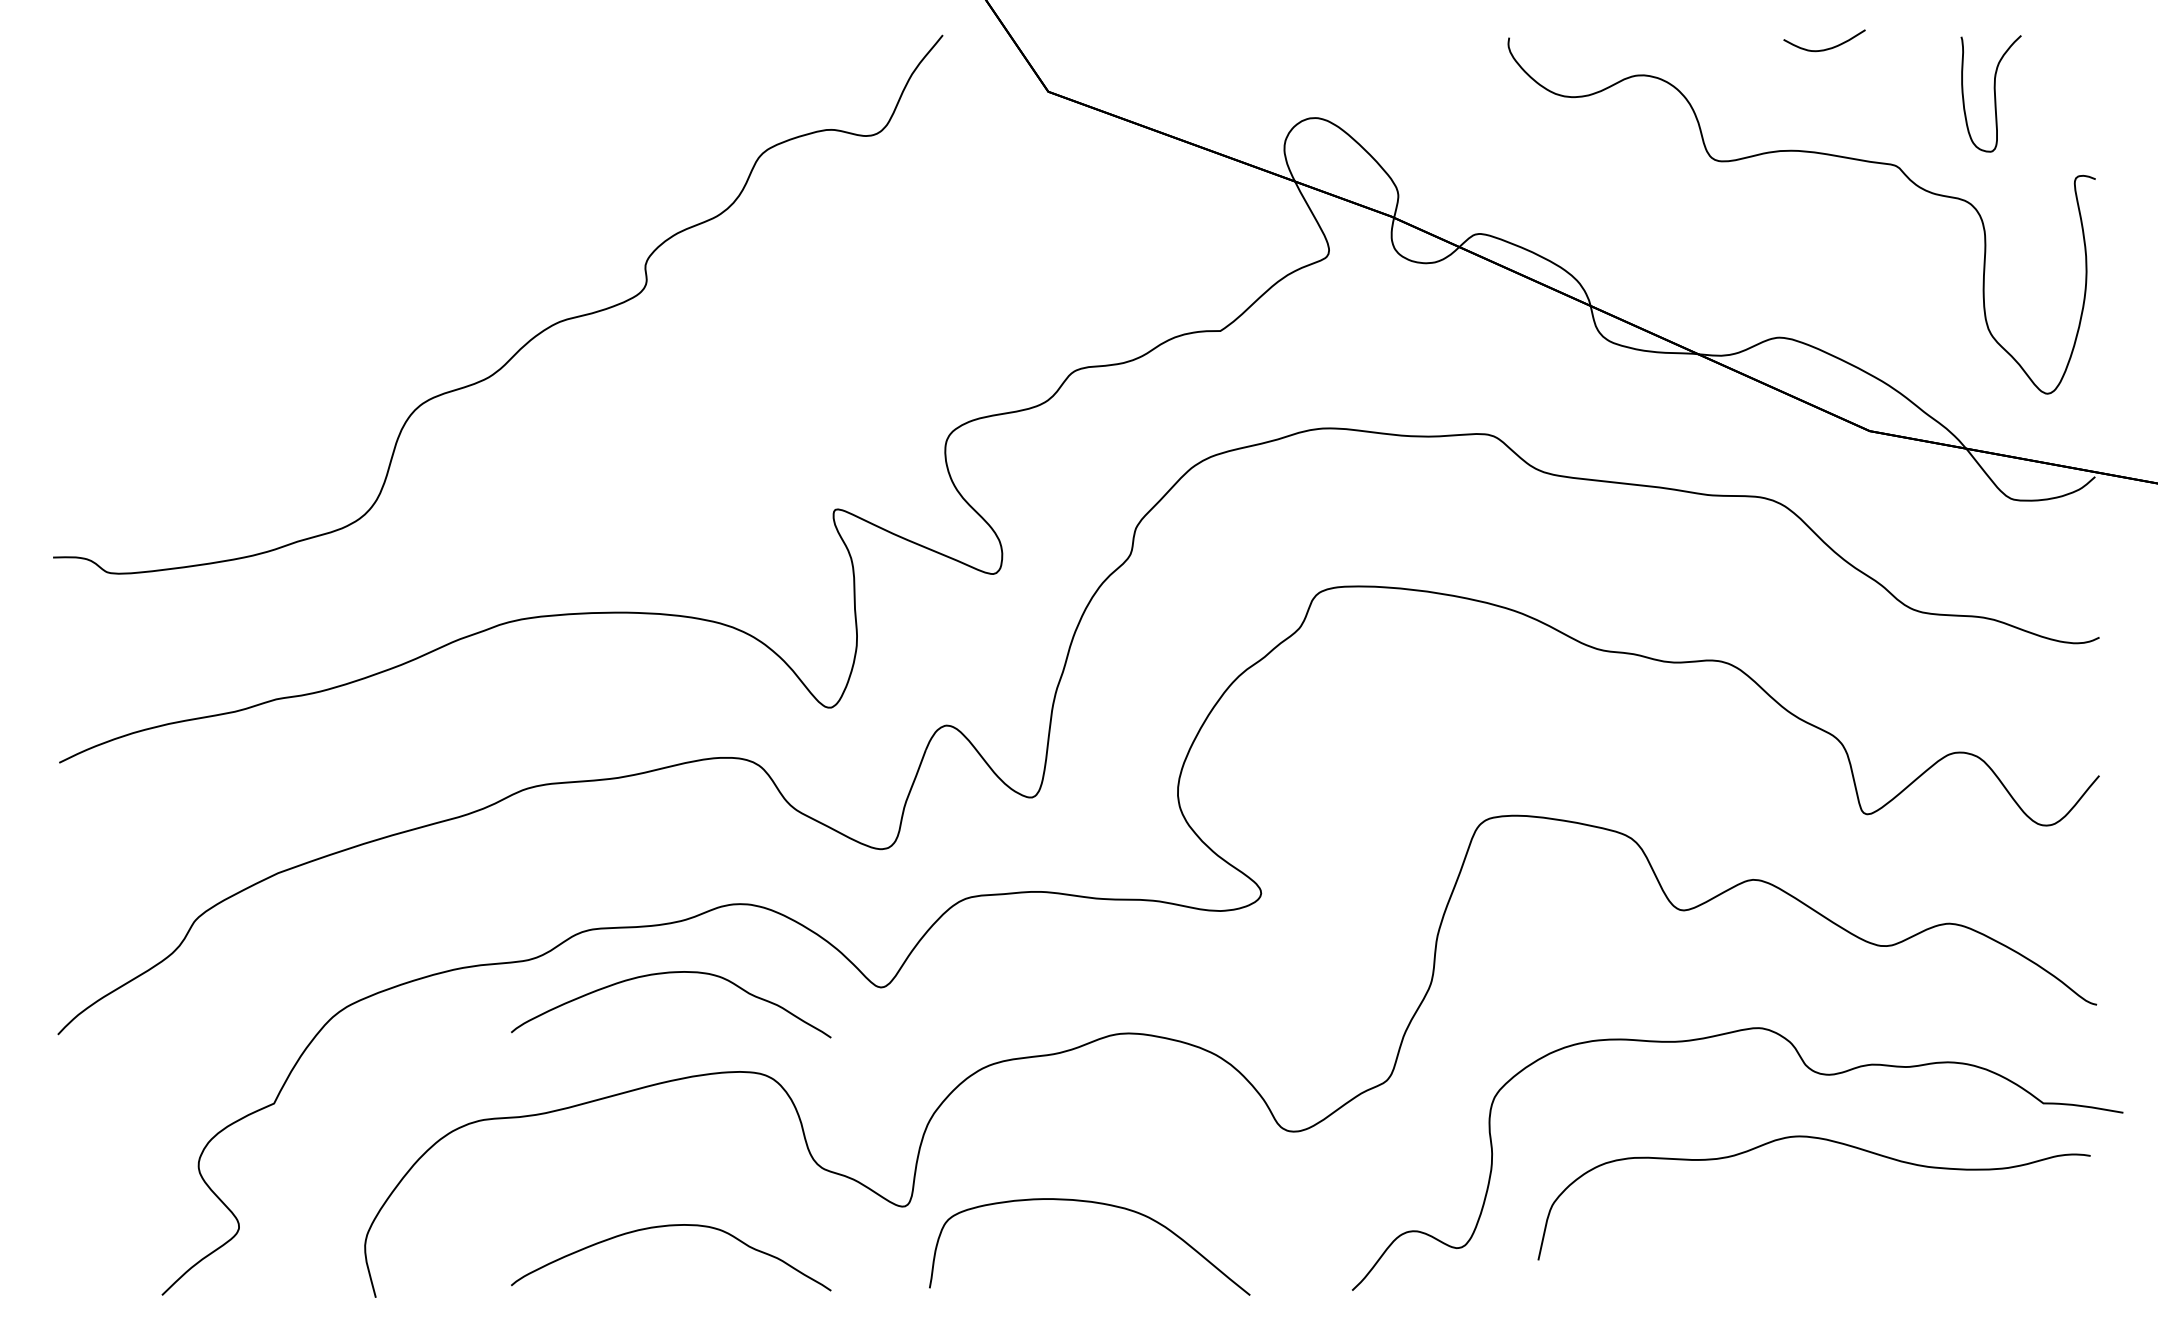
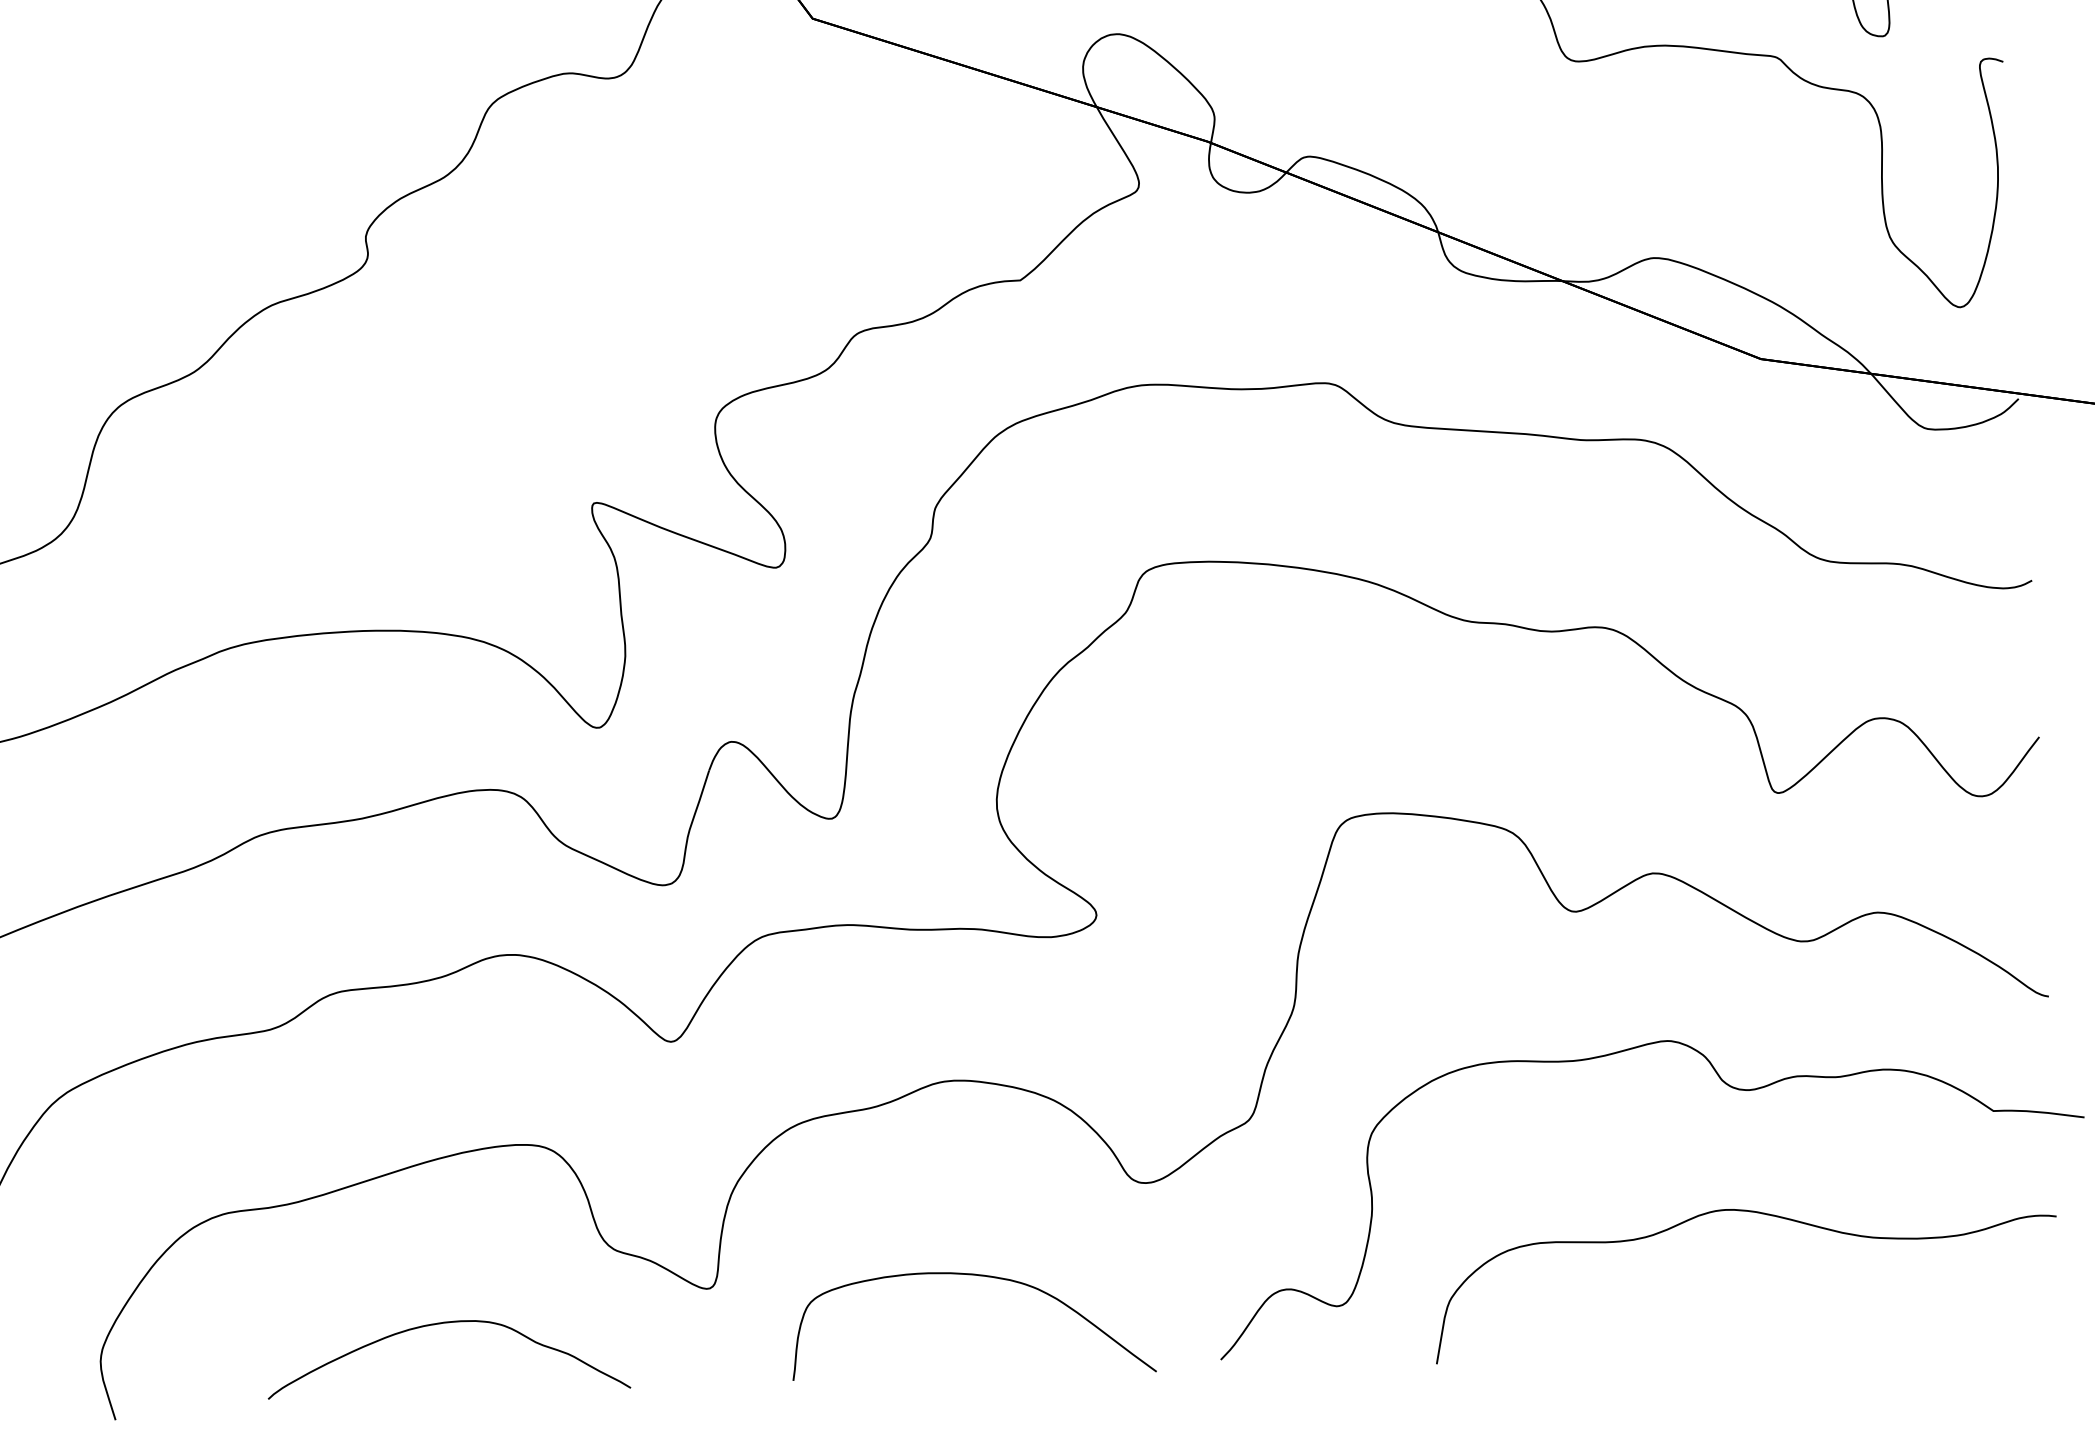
curve: (671, 973) -> (433, 1037), removed
curve: (1824, 1140) -> (1754, 1213), moved
curve: (1099, 1204) -> (981, 1276), moved

